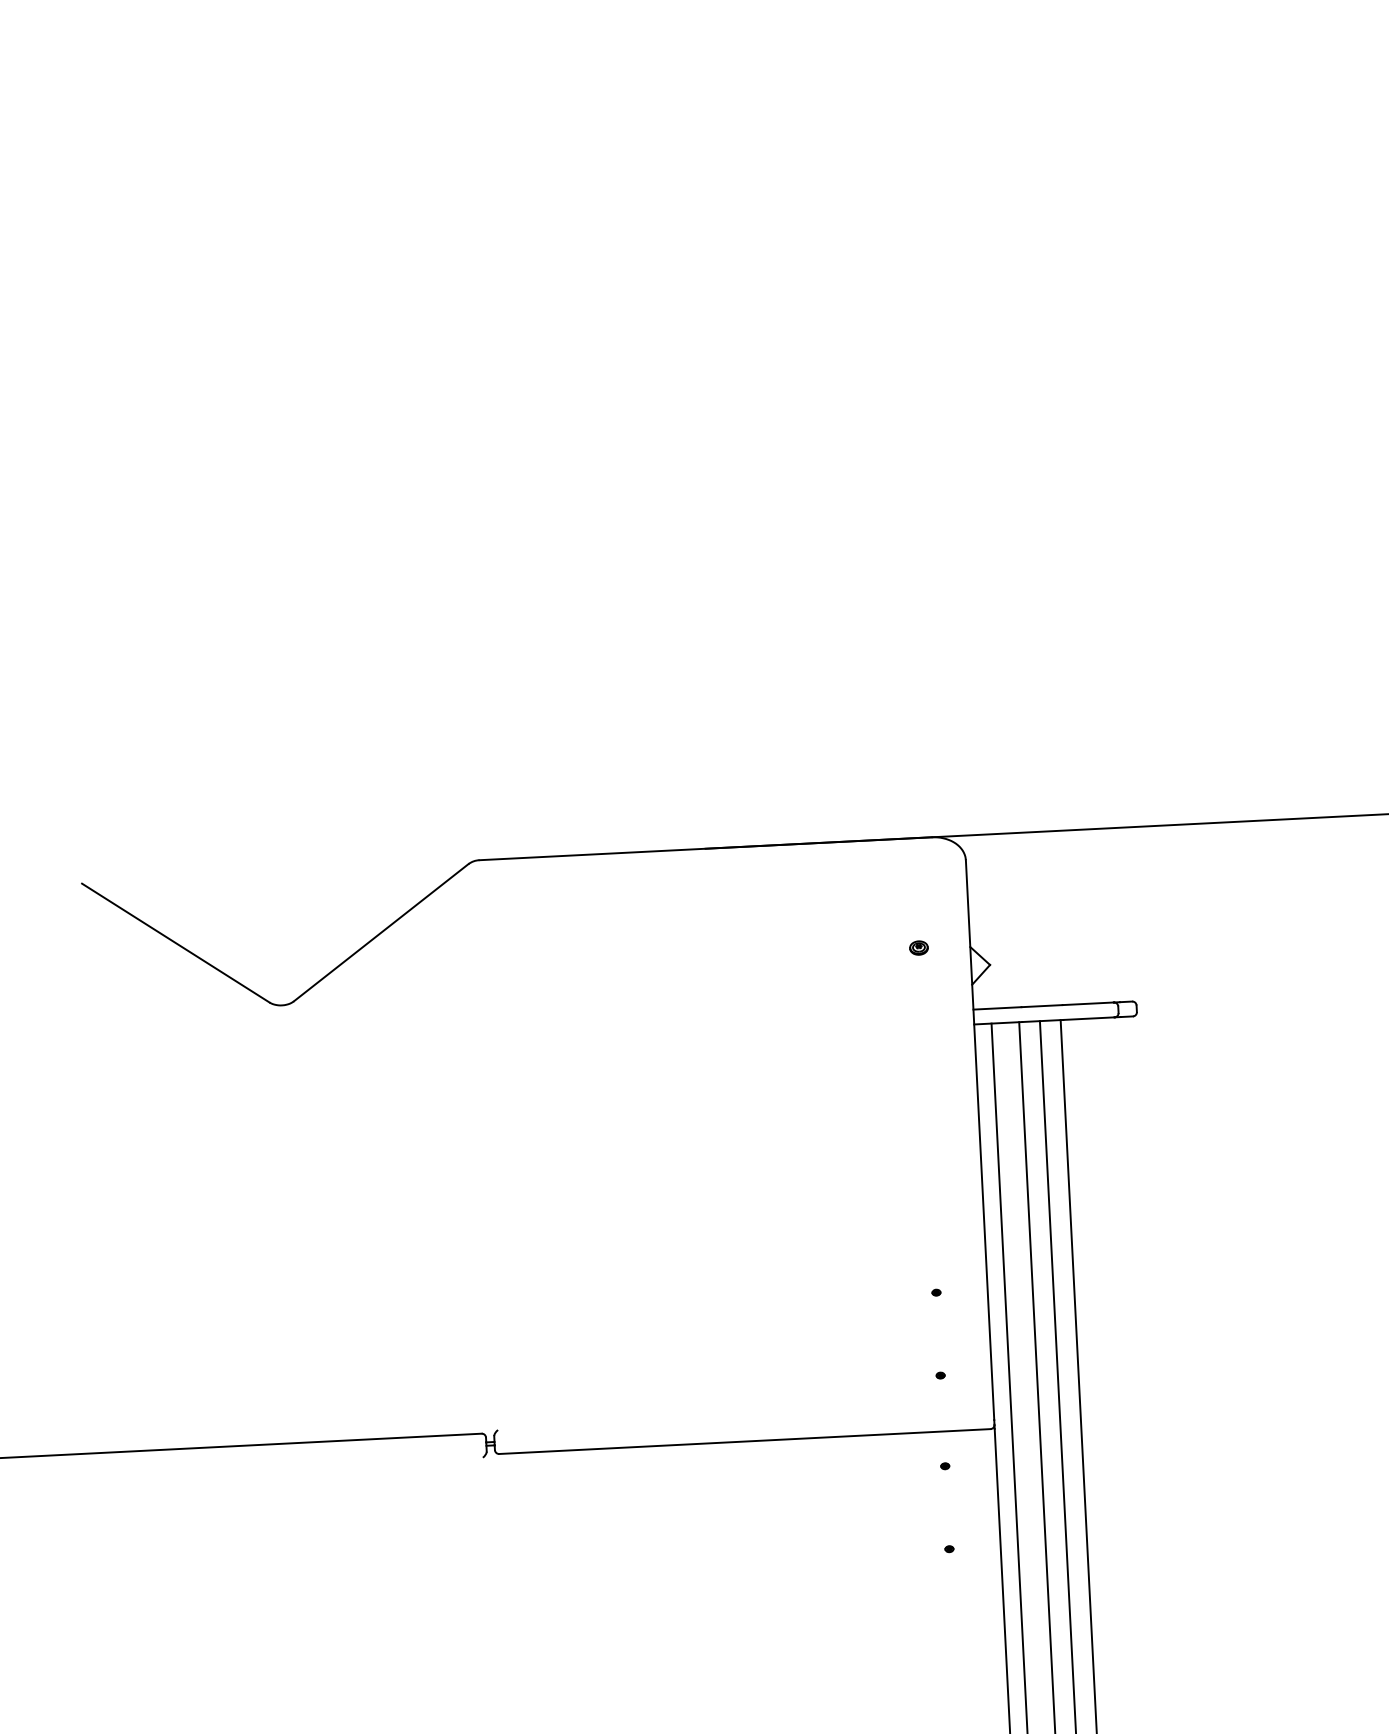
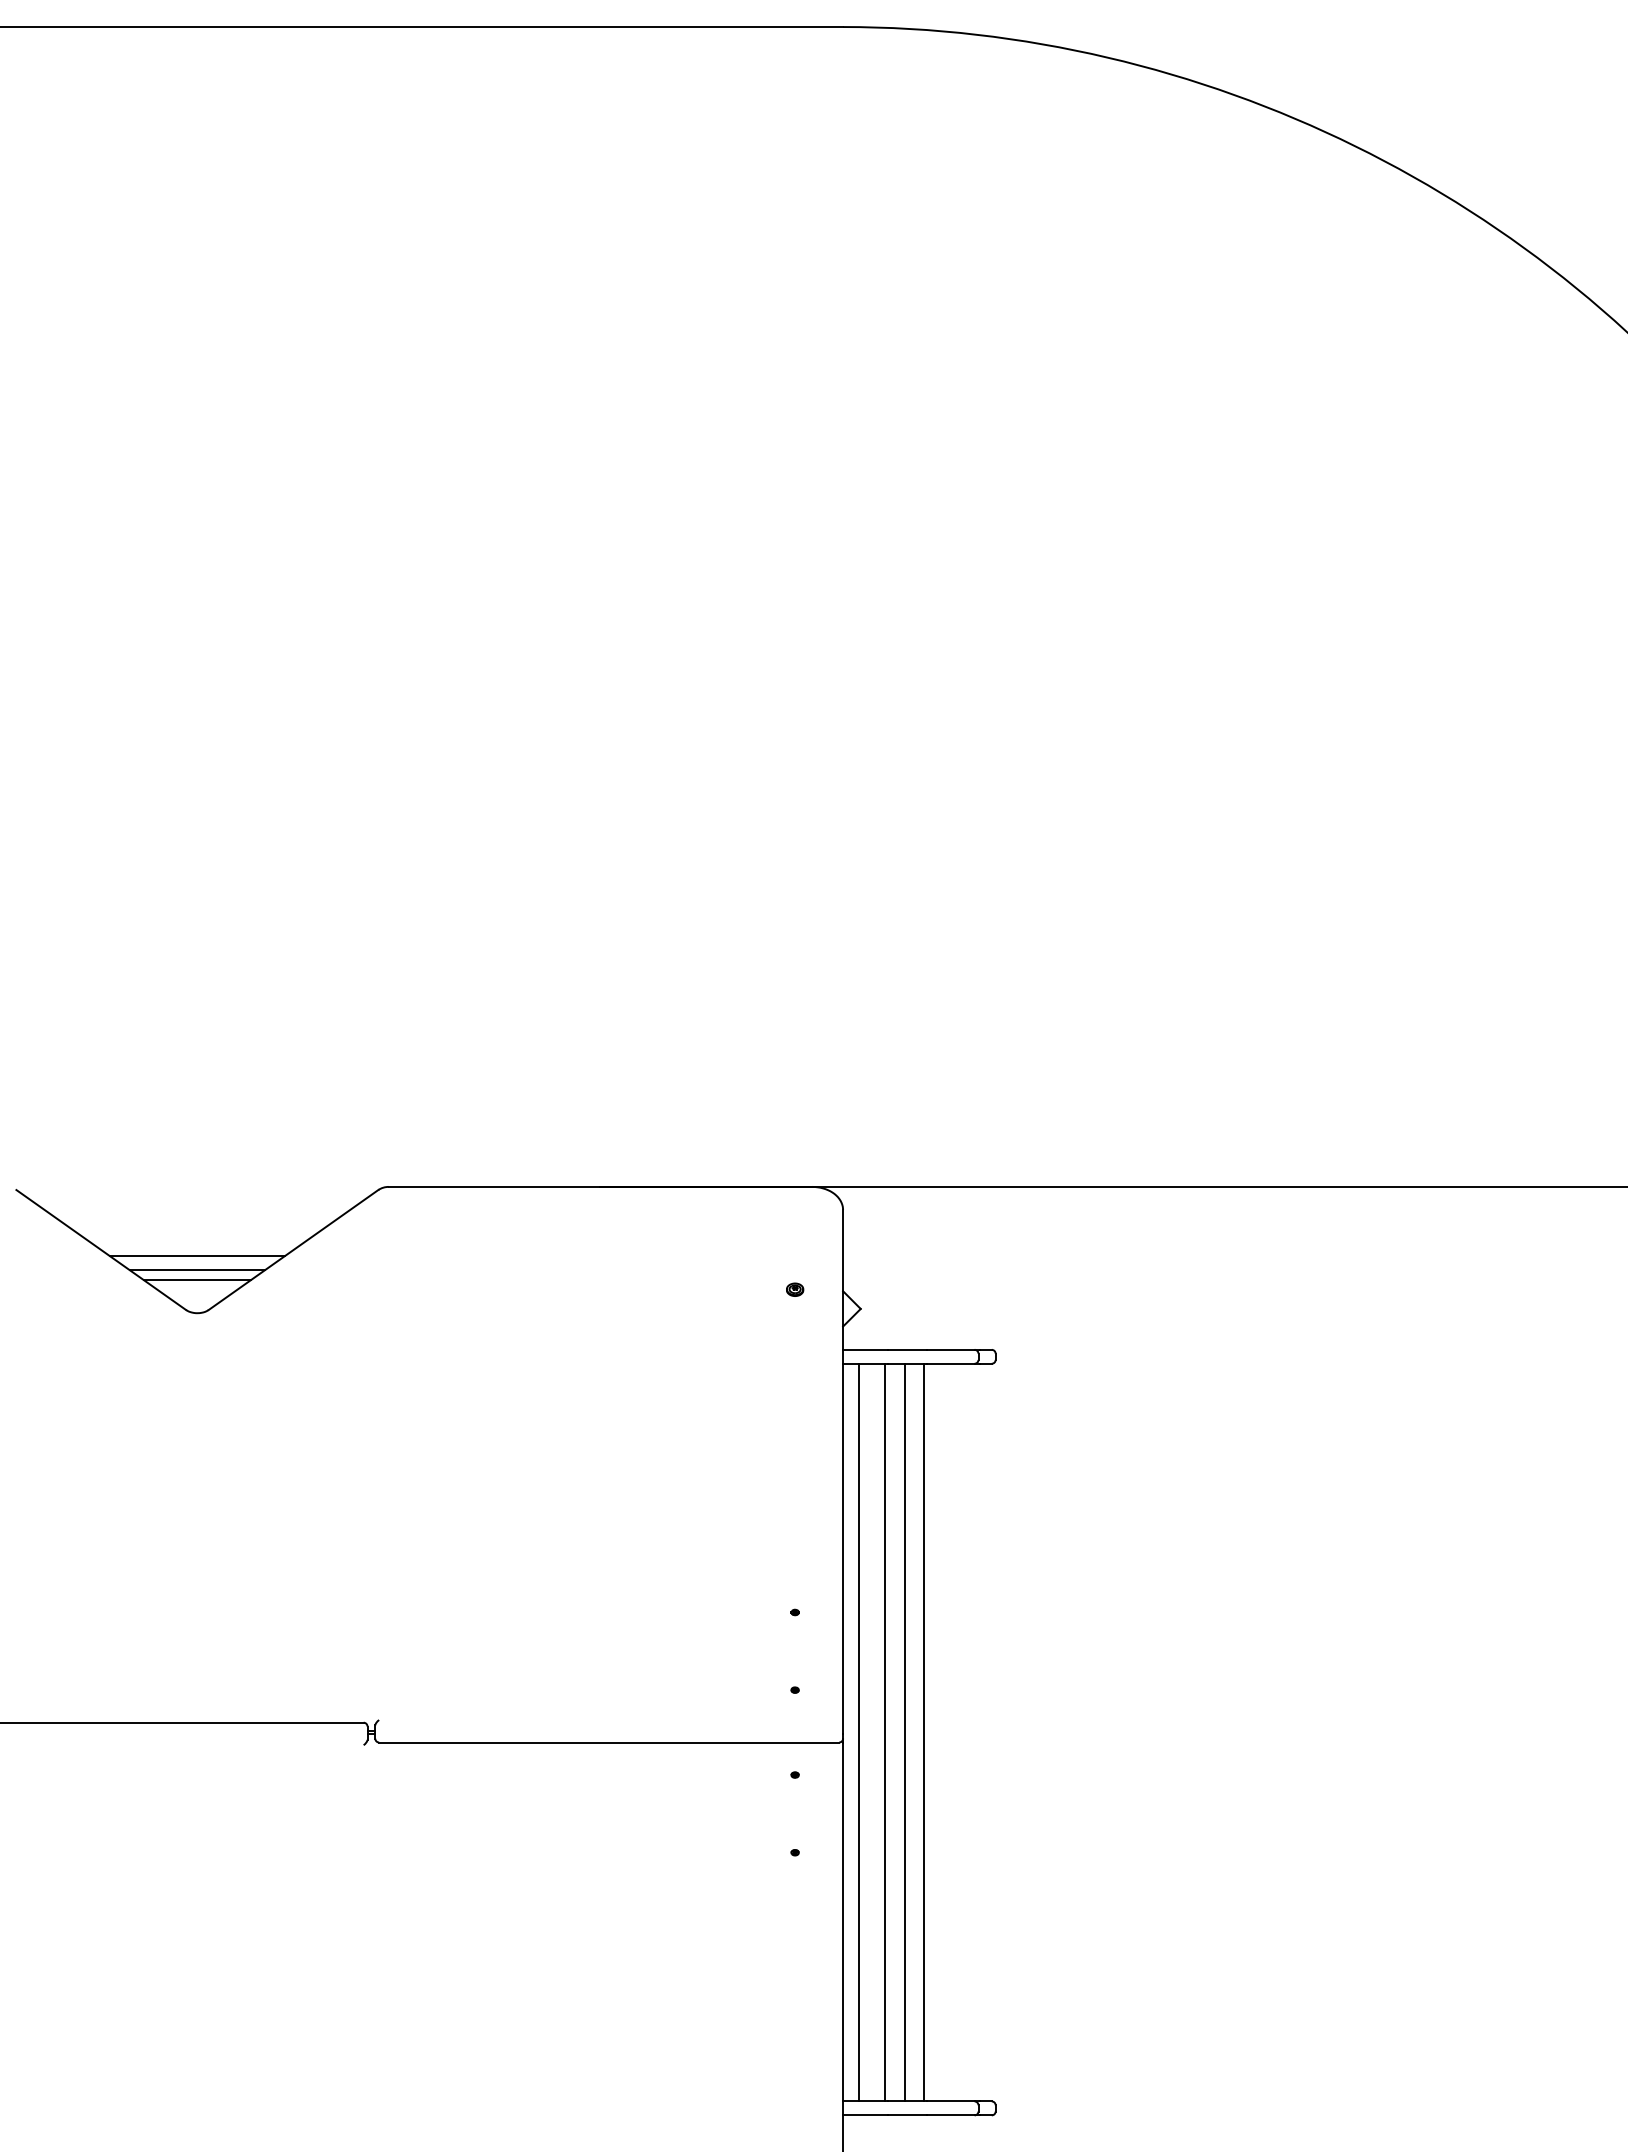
line: (279, 944) -> (197, 1256), added
line: (279, 959) -> (197, 1270), added
line: (280, 970) -> (197, 1280), added

